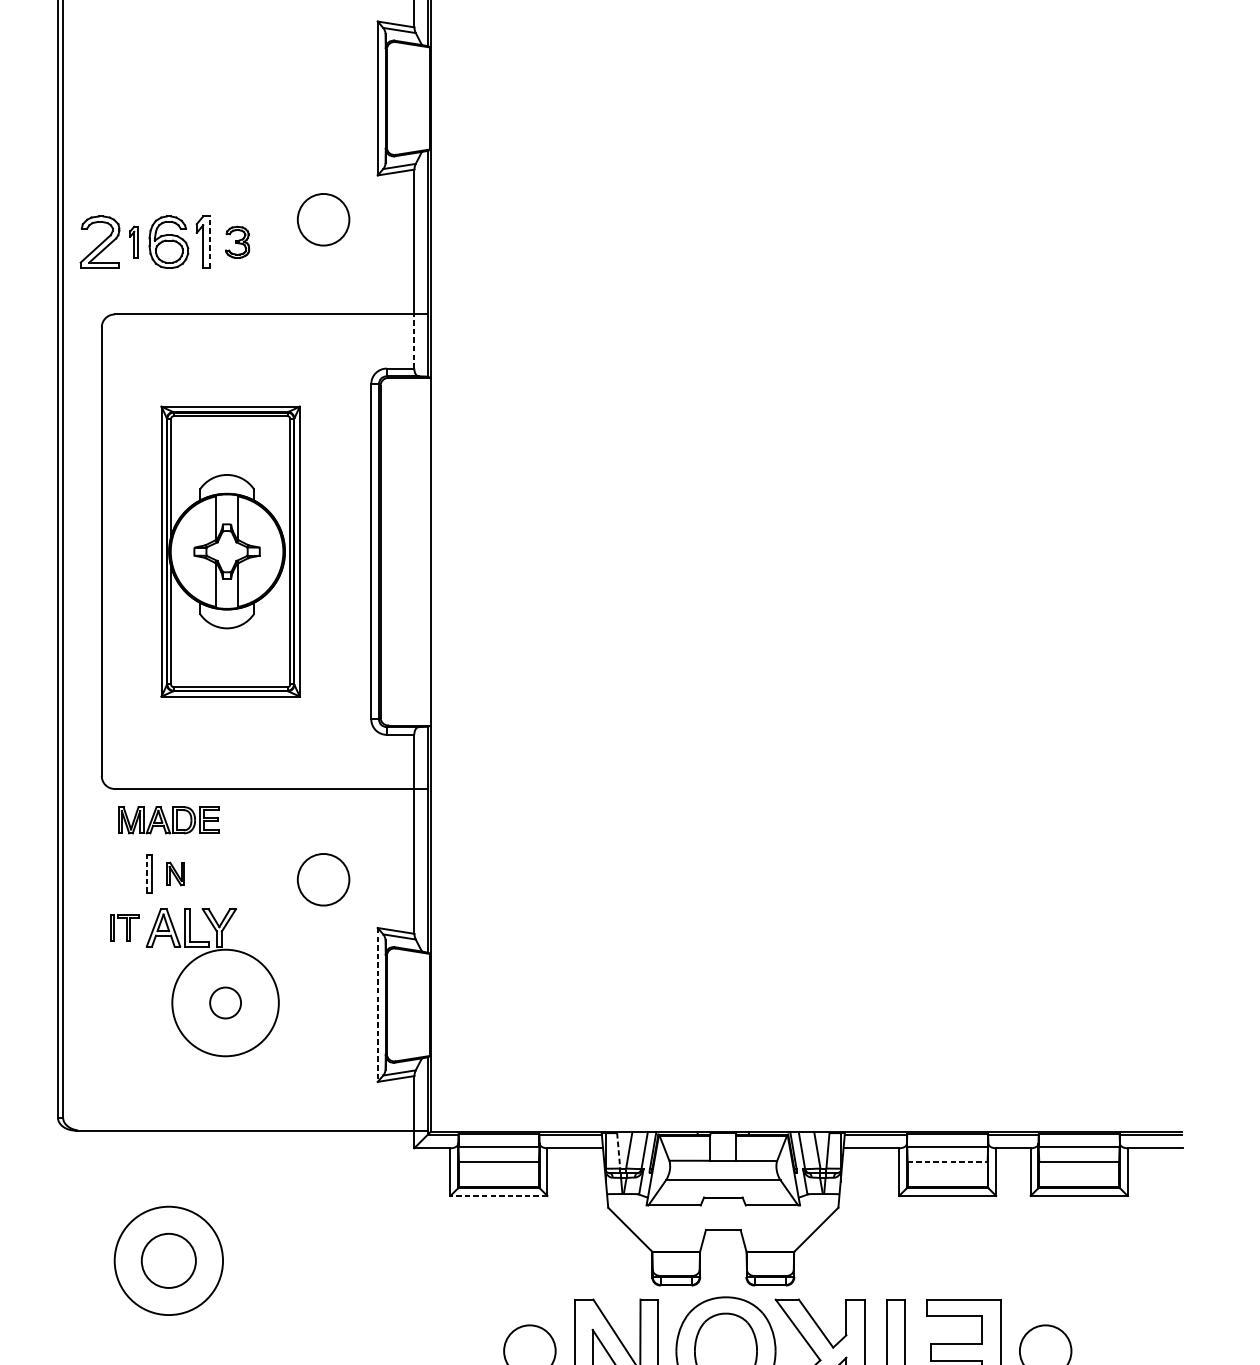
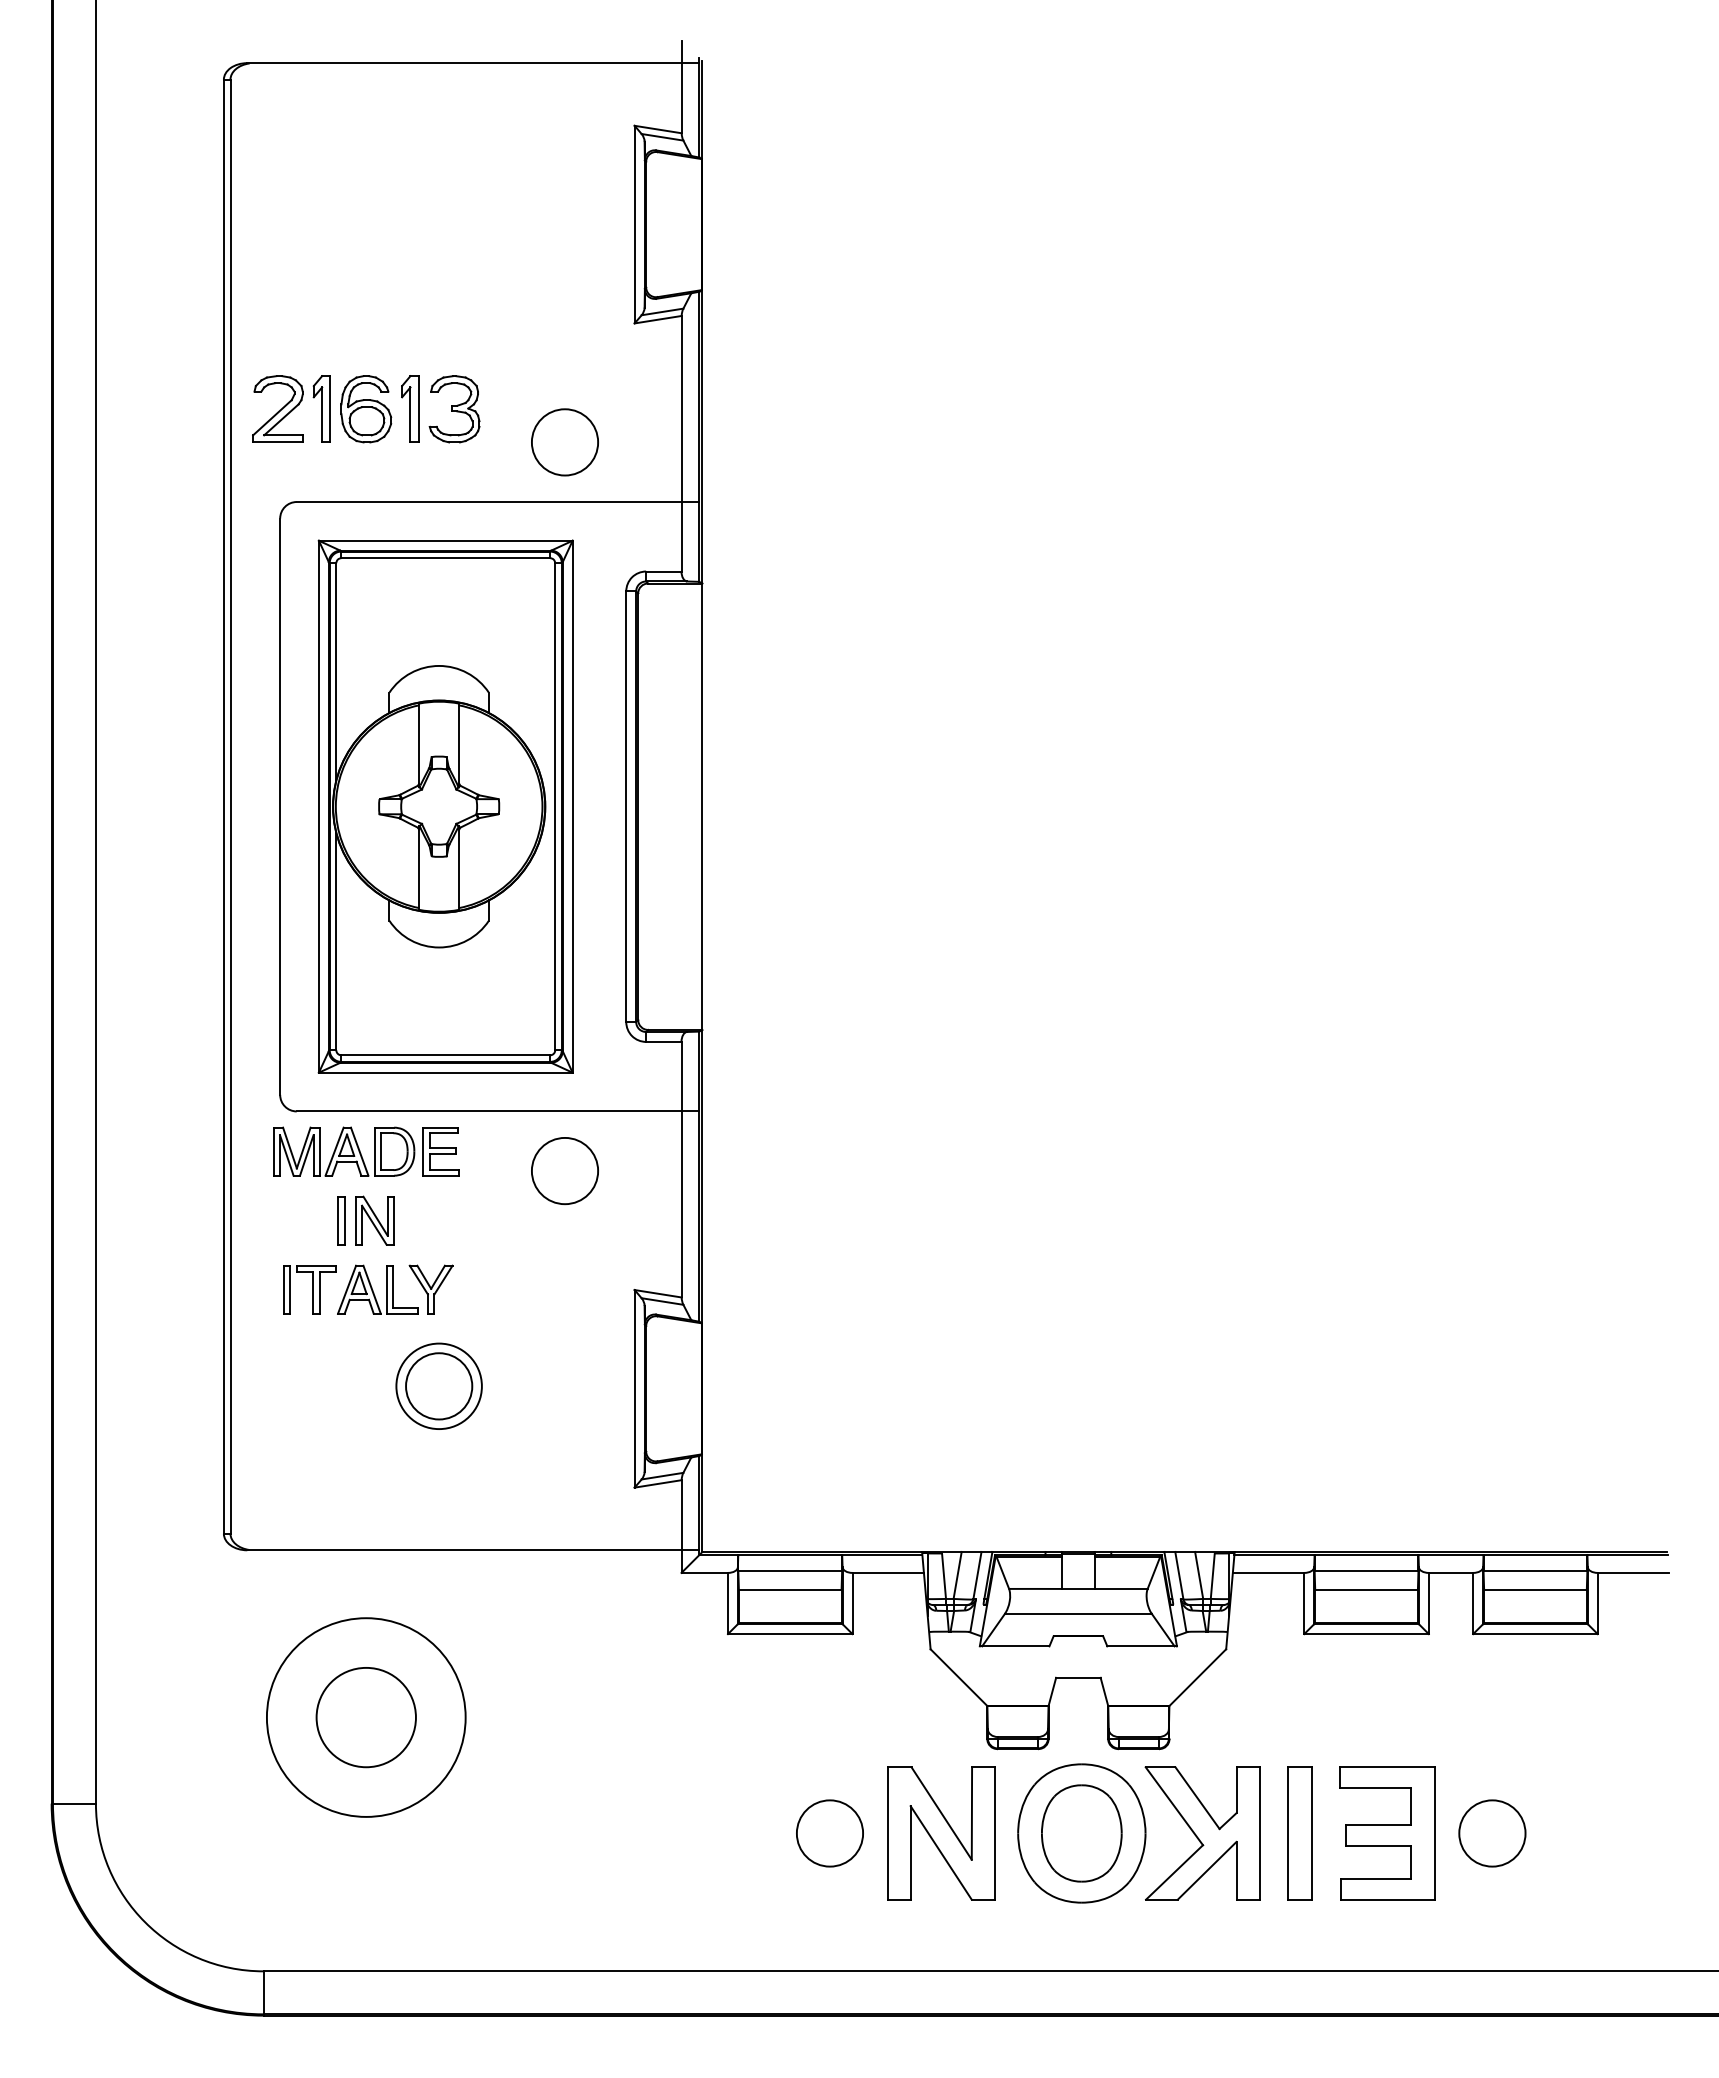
circle: (323, 219) -> (564, 442), moved
part: (133, 241) -> (321, 408), size x1.67
line: (209, 241) -> (418, 408), dashed -> solid
part: (237, 242) -> (454, 409), size x1.67
line: (414, 341) -> (681, 536), dashed -> solid
part: (230, 551) -> (445, 806), size x1.43
part: (169, 820) -> (366, 1151), size x1.43
line: (147, 873) -> (338, 1220), dashed -> solid
part: (175, 873) -> (374, 1220), size x1.67
circle: (323, 880) -> (564, 1171), moved
part: (124, 927) -> (309, 1289), size x1.43
circle: (225, 1003) -> (438, 1386), size x0.62
circle: (225, 1003) -> (439, 1386), size x1.67
line: (377, 1004) -> (634, 1388), dashed -> solid
line: (619, 1151) -> (944, 1576), dashed -> solid
line: (948, 1161) -> (1367, 1590), dashed -> solid
line: (498, 1196) -> (789, 1634), dashed -> solid
circle: (168, 1260) -> (365, 1717), size x1.43
circle: (168, 1260) -> (365, 1717), size x1.43

